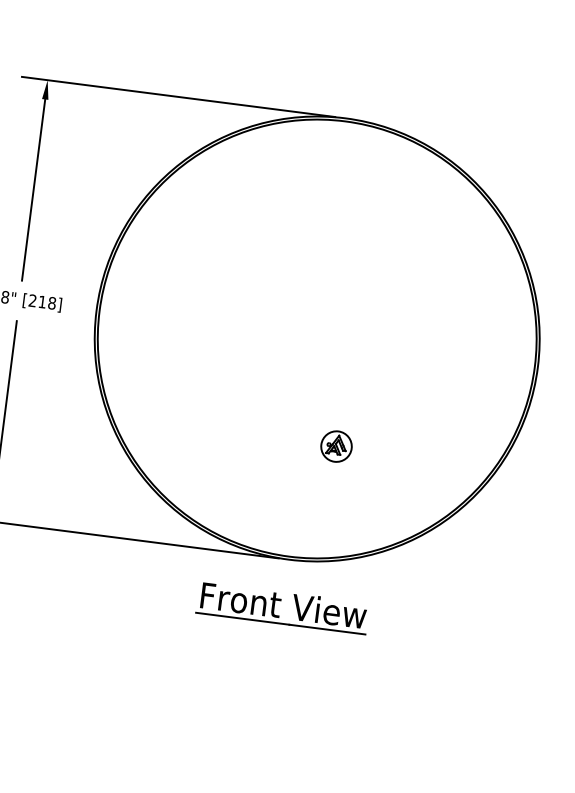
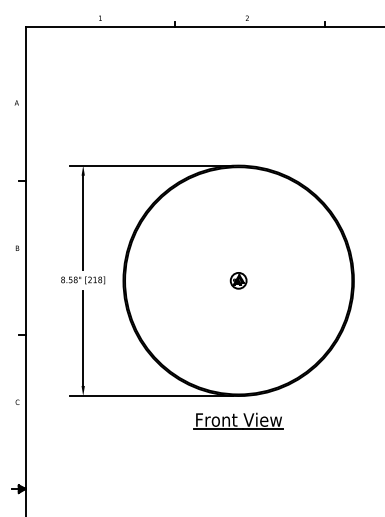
part: (336, 445) -> (238, 280), moved

